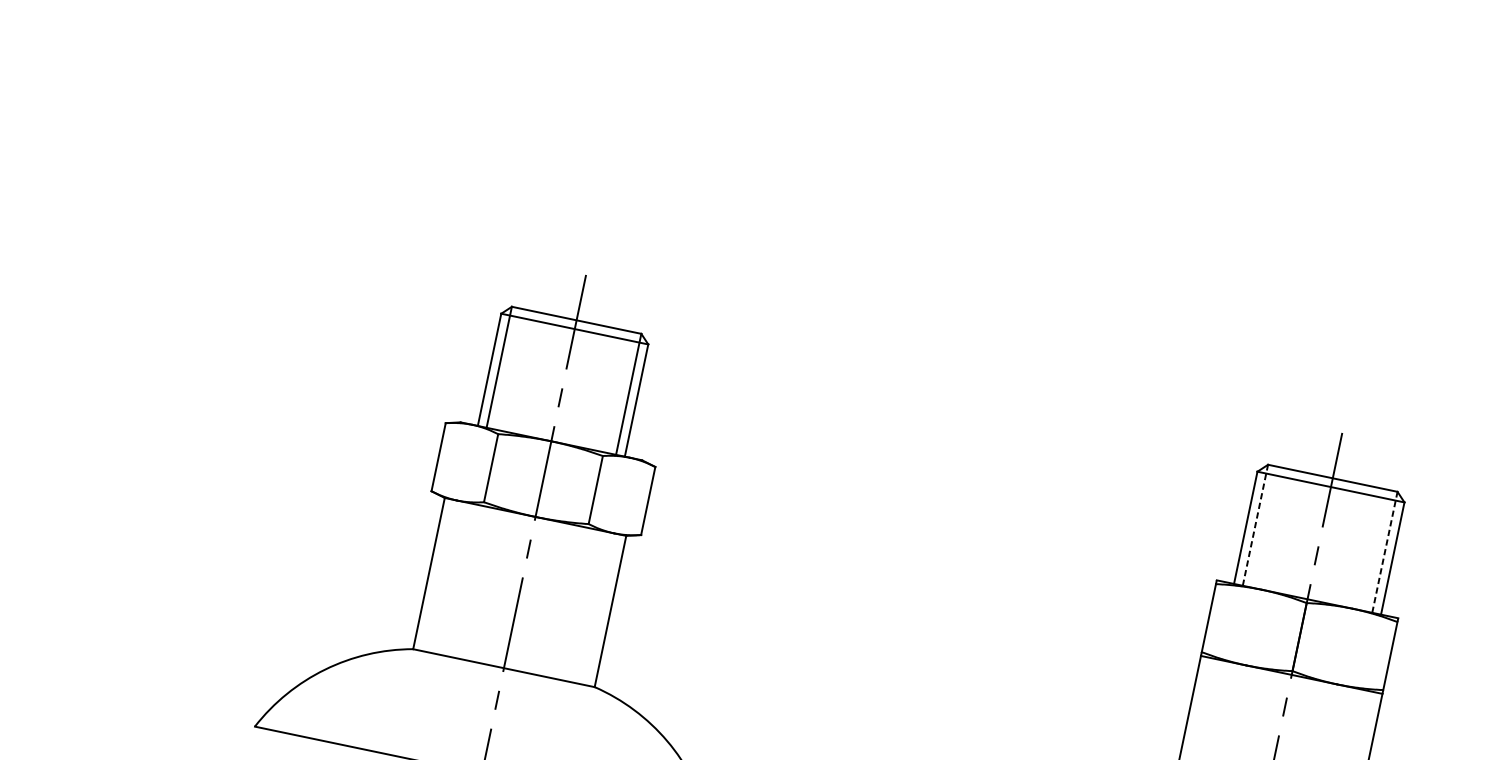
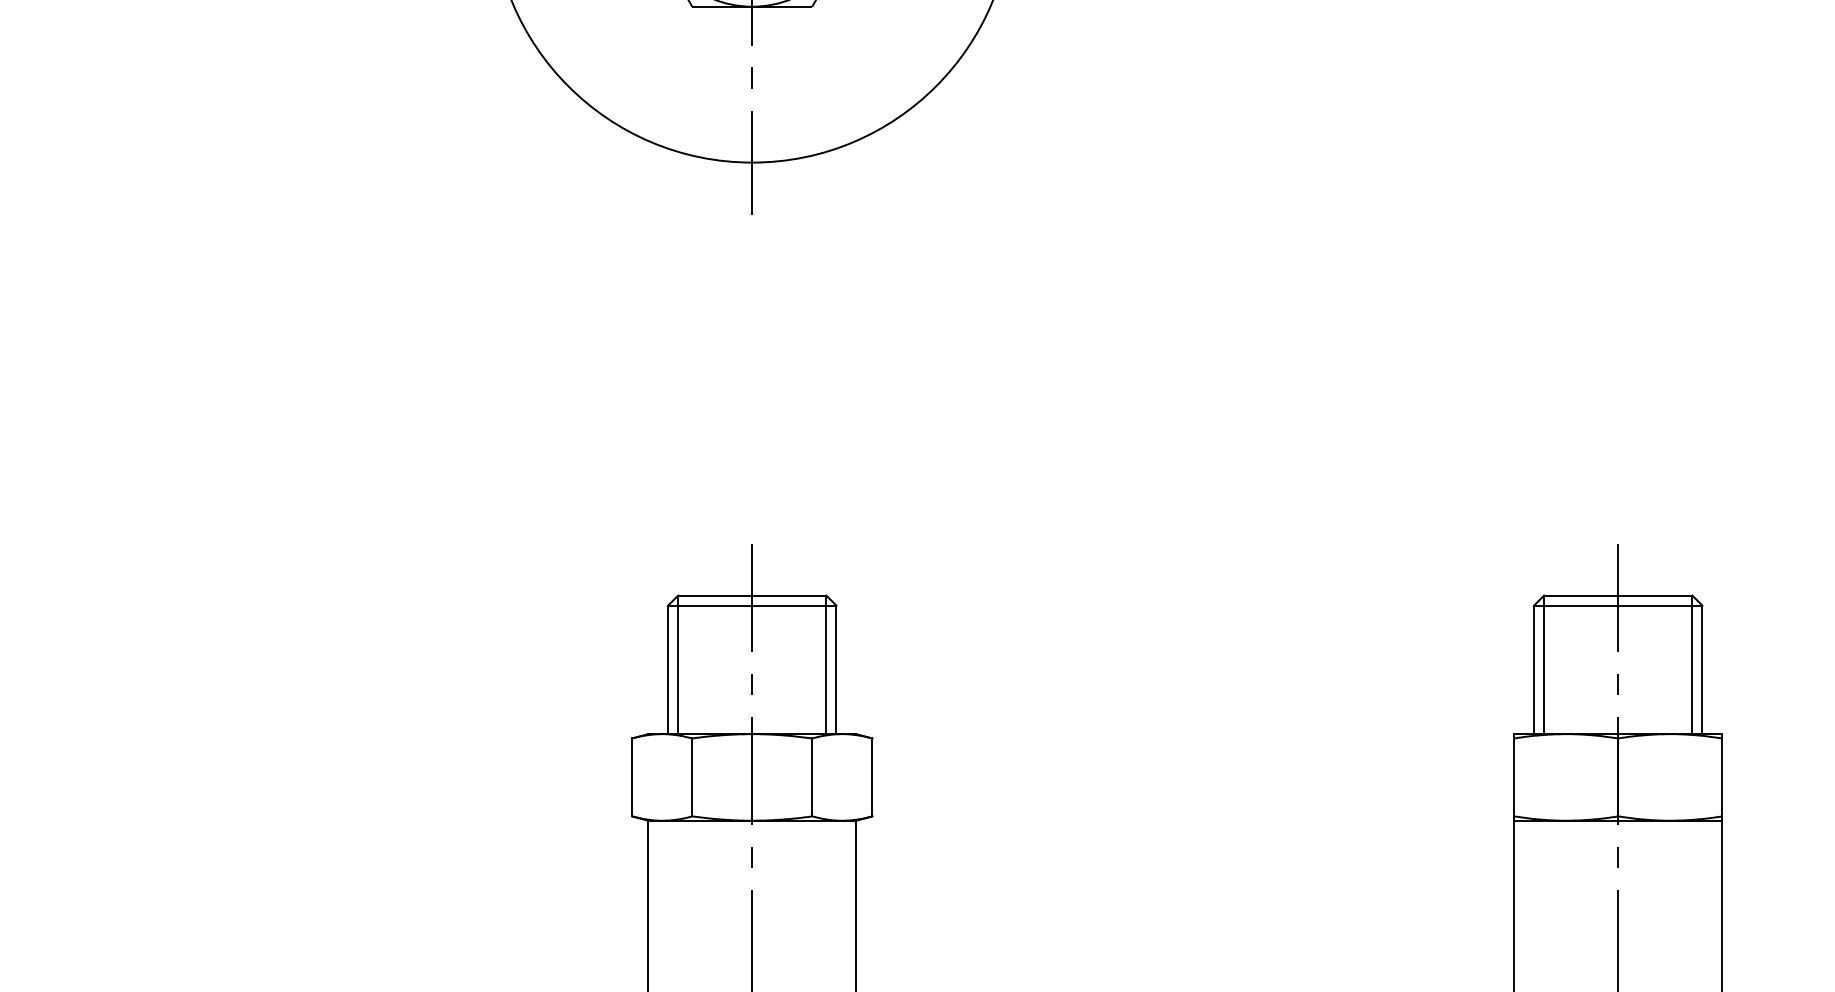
line: (1255, 525) -> (1544, 664), dashed -> solid
line: (1385, 552) -> (1692, 664), dashed -> solid

